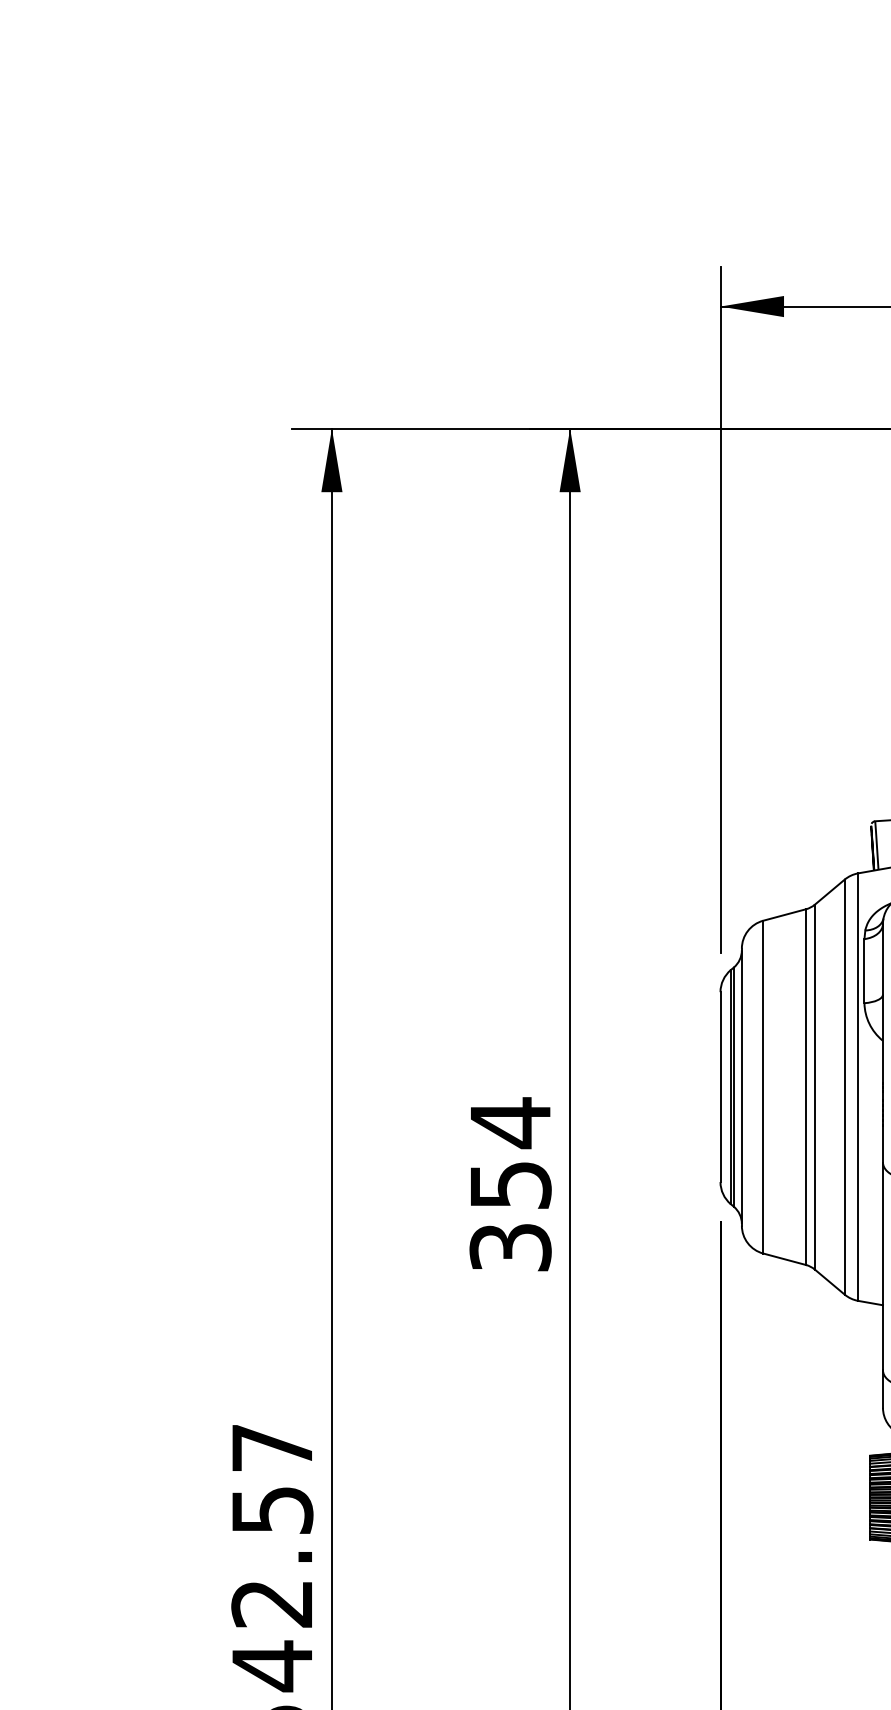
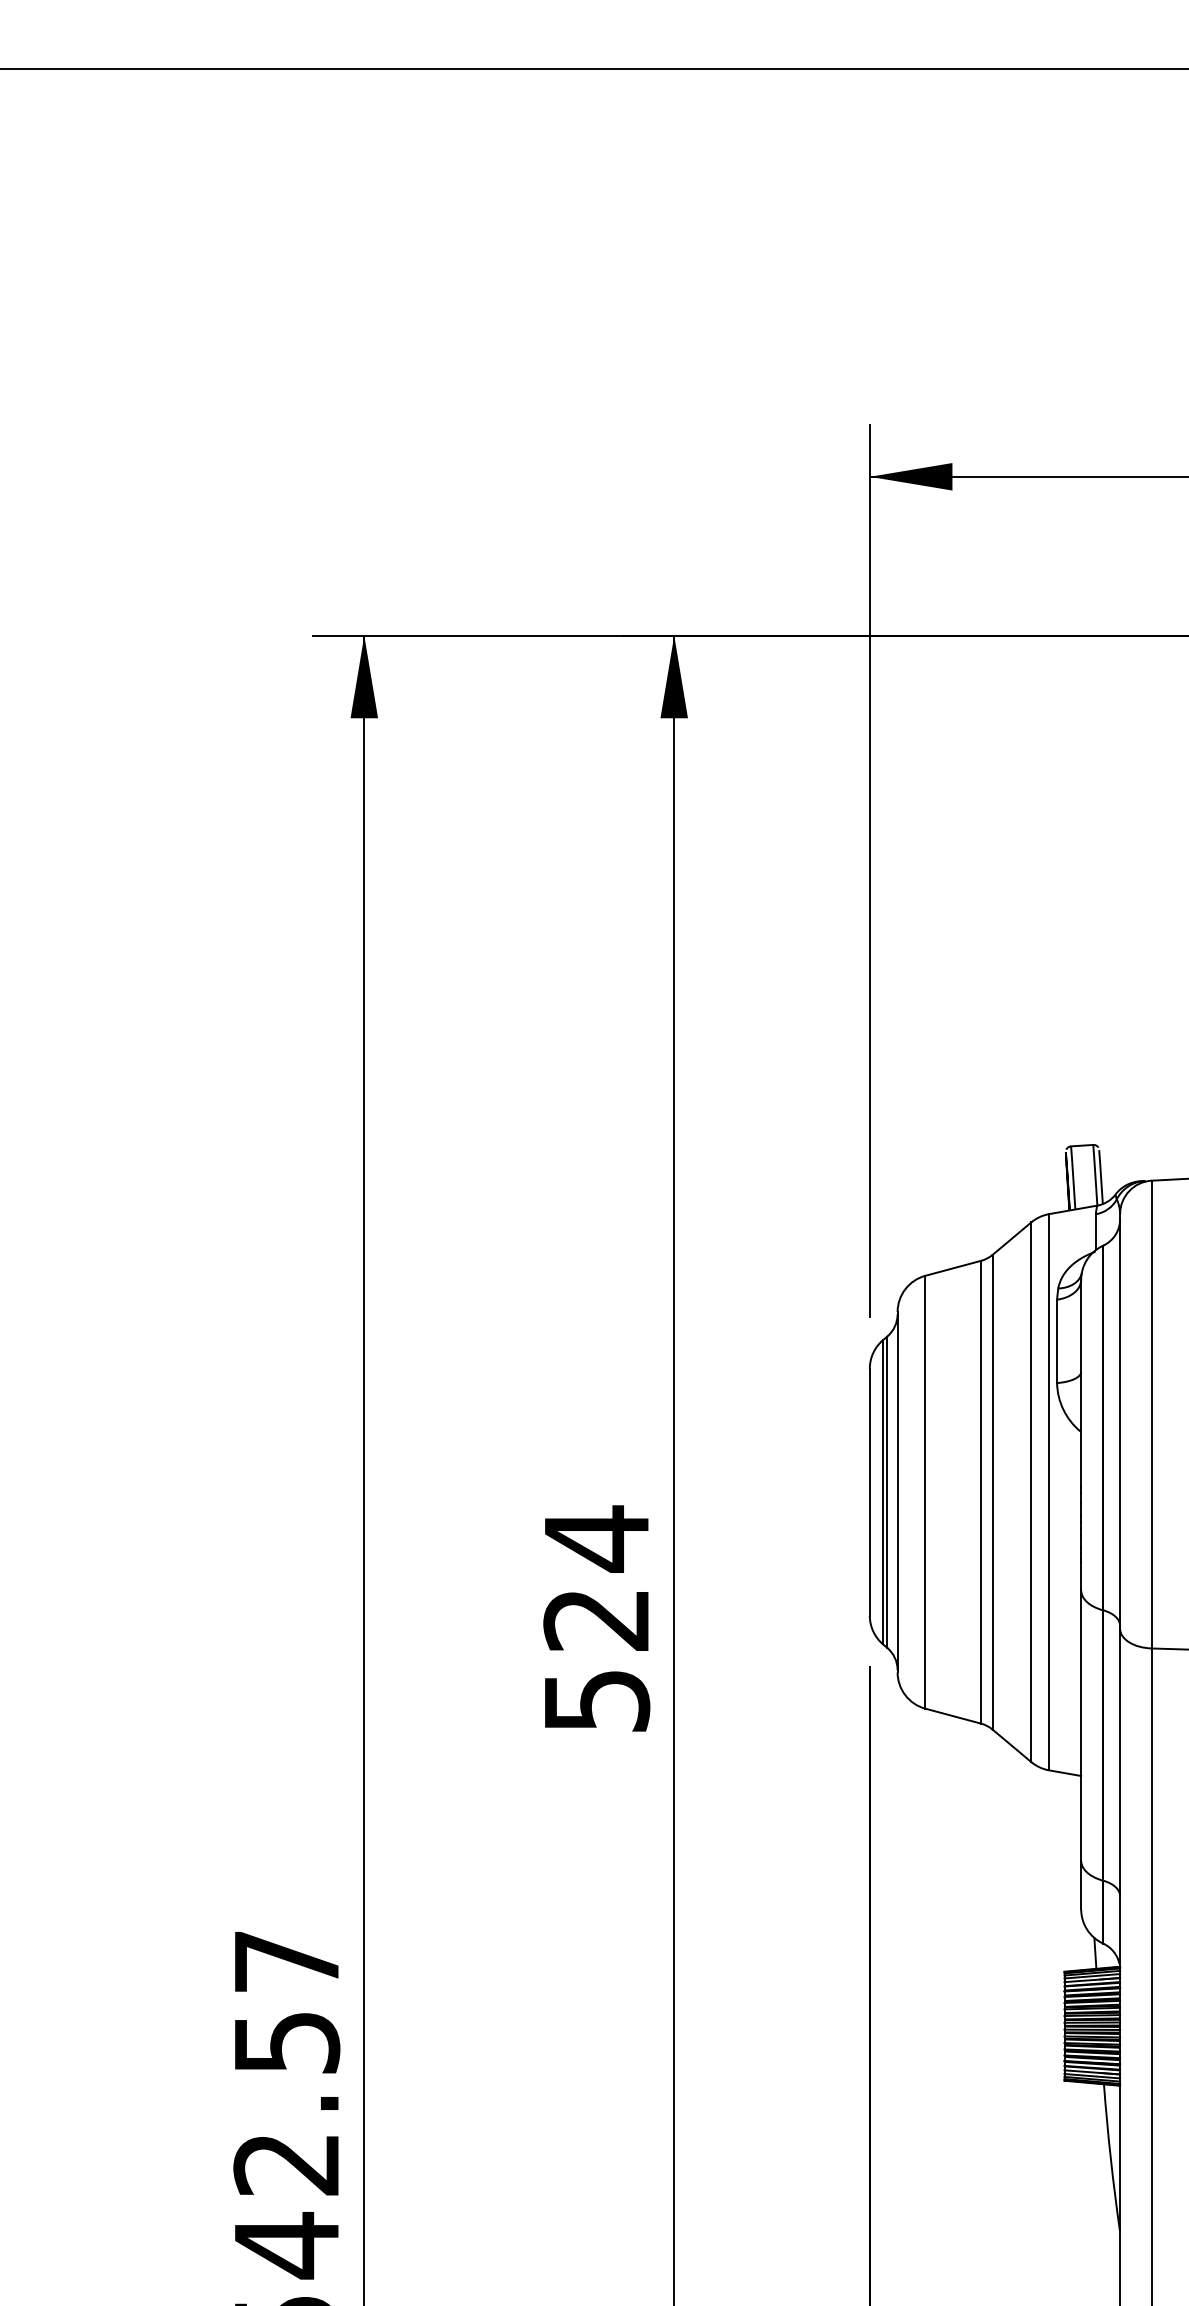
text: (510, 1216) -> (596, 1660), 354 -> 524

